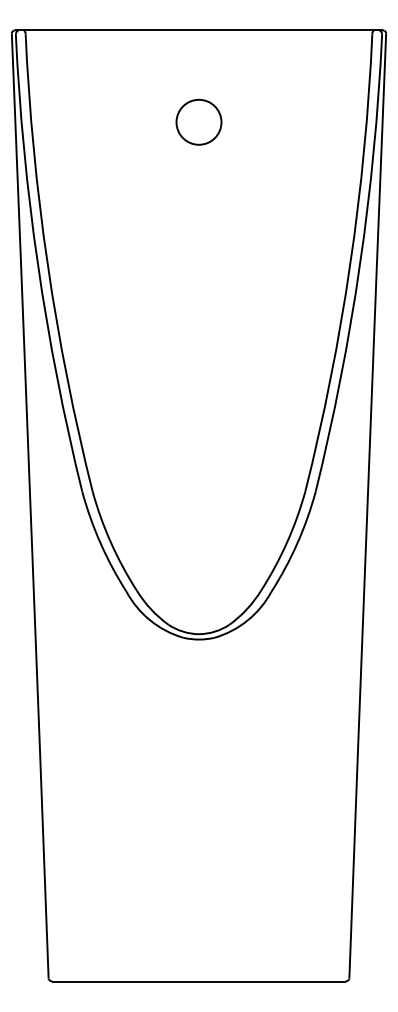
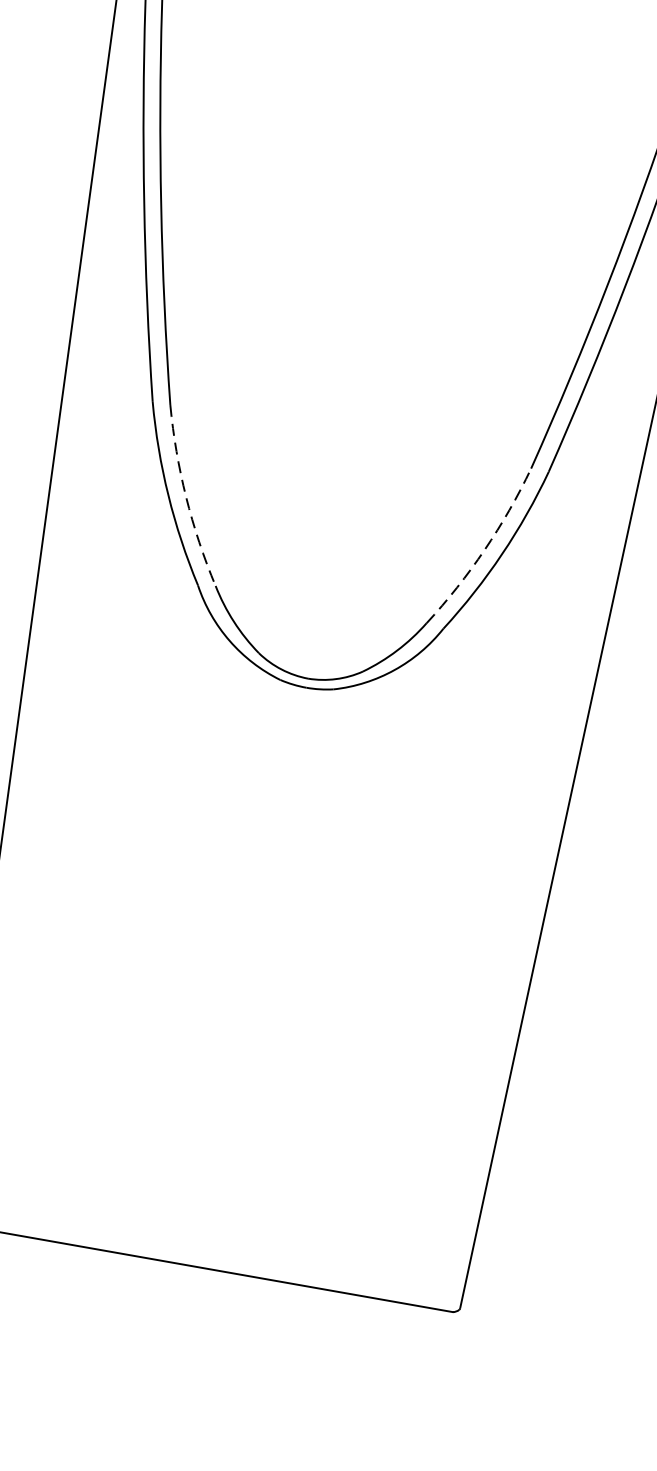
arc: (111, 542) -> (187, 496), solid -> dashed
arc: (286, 542) -> (484, 549), solid -> dashed

